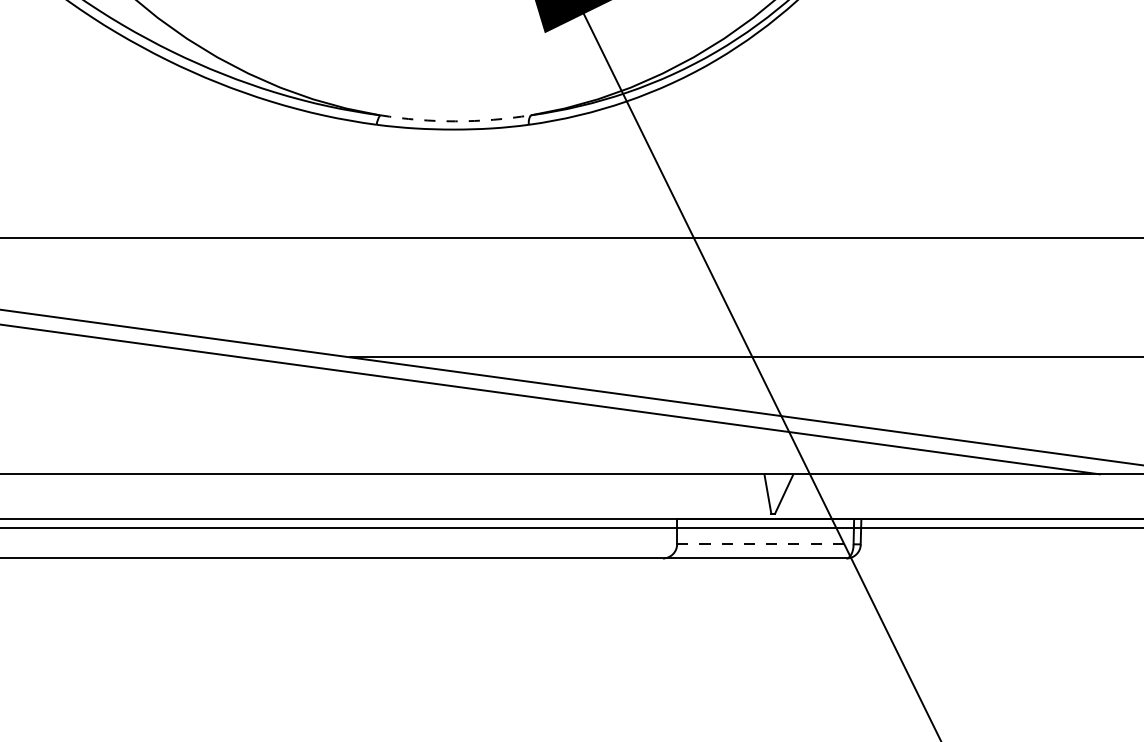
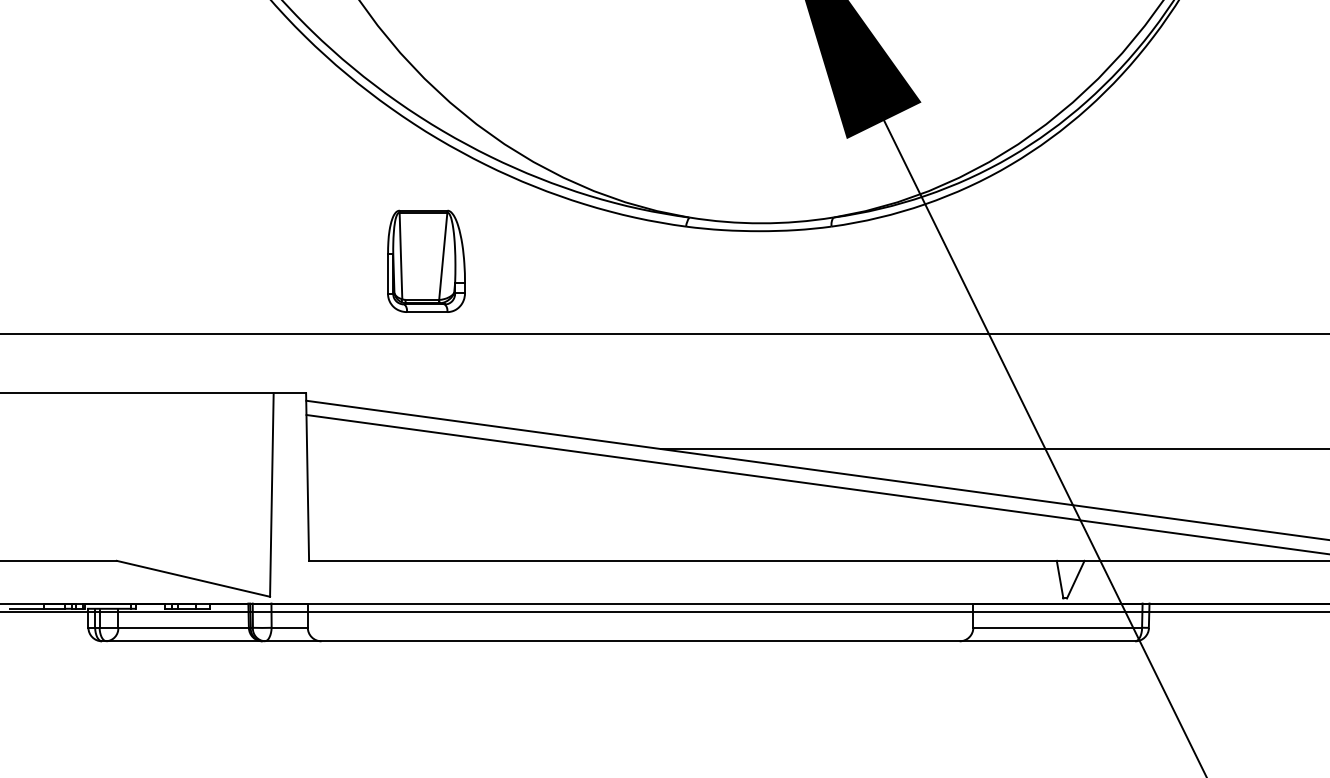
arc: (455, 121) -> (761, 223), dashed -> solid
part: (105, 160) -> (426, 260), added
line: (766, 544) -> (1058, 627), dashed -> solid

